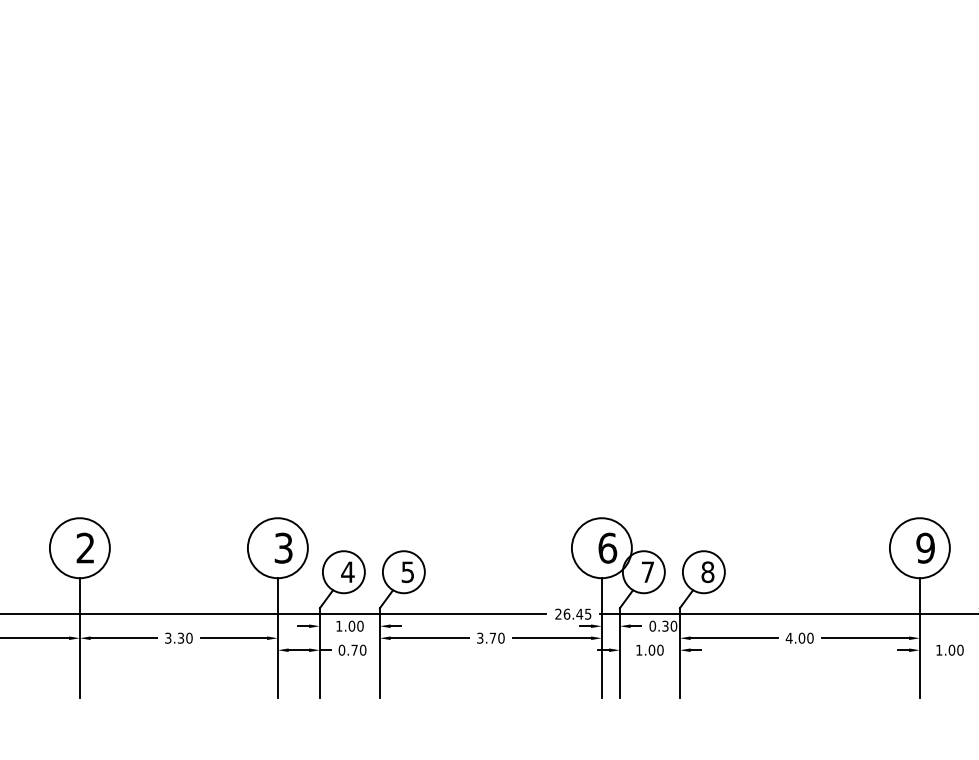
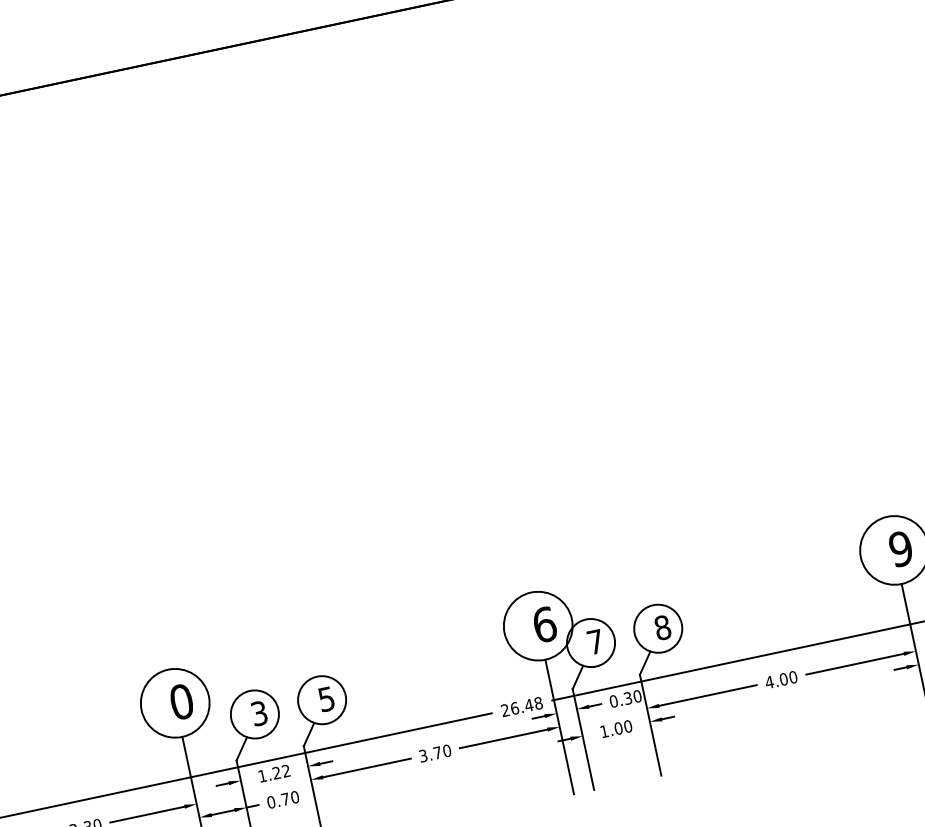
text: (283, 547) -> (181, 701), 3 -> 0
text: (347, 572) -> (259, 713), 4 -> 3
text: (588, 613) -> (538, 702), 26.45 -> 26.48
text: (355, 625) -> (280, 771), 1.00 -> 1.22

